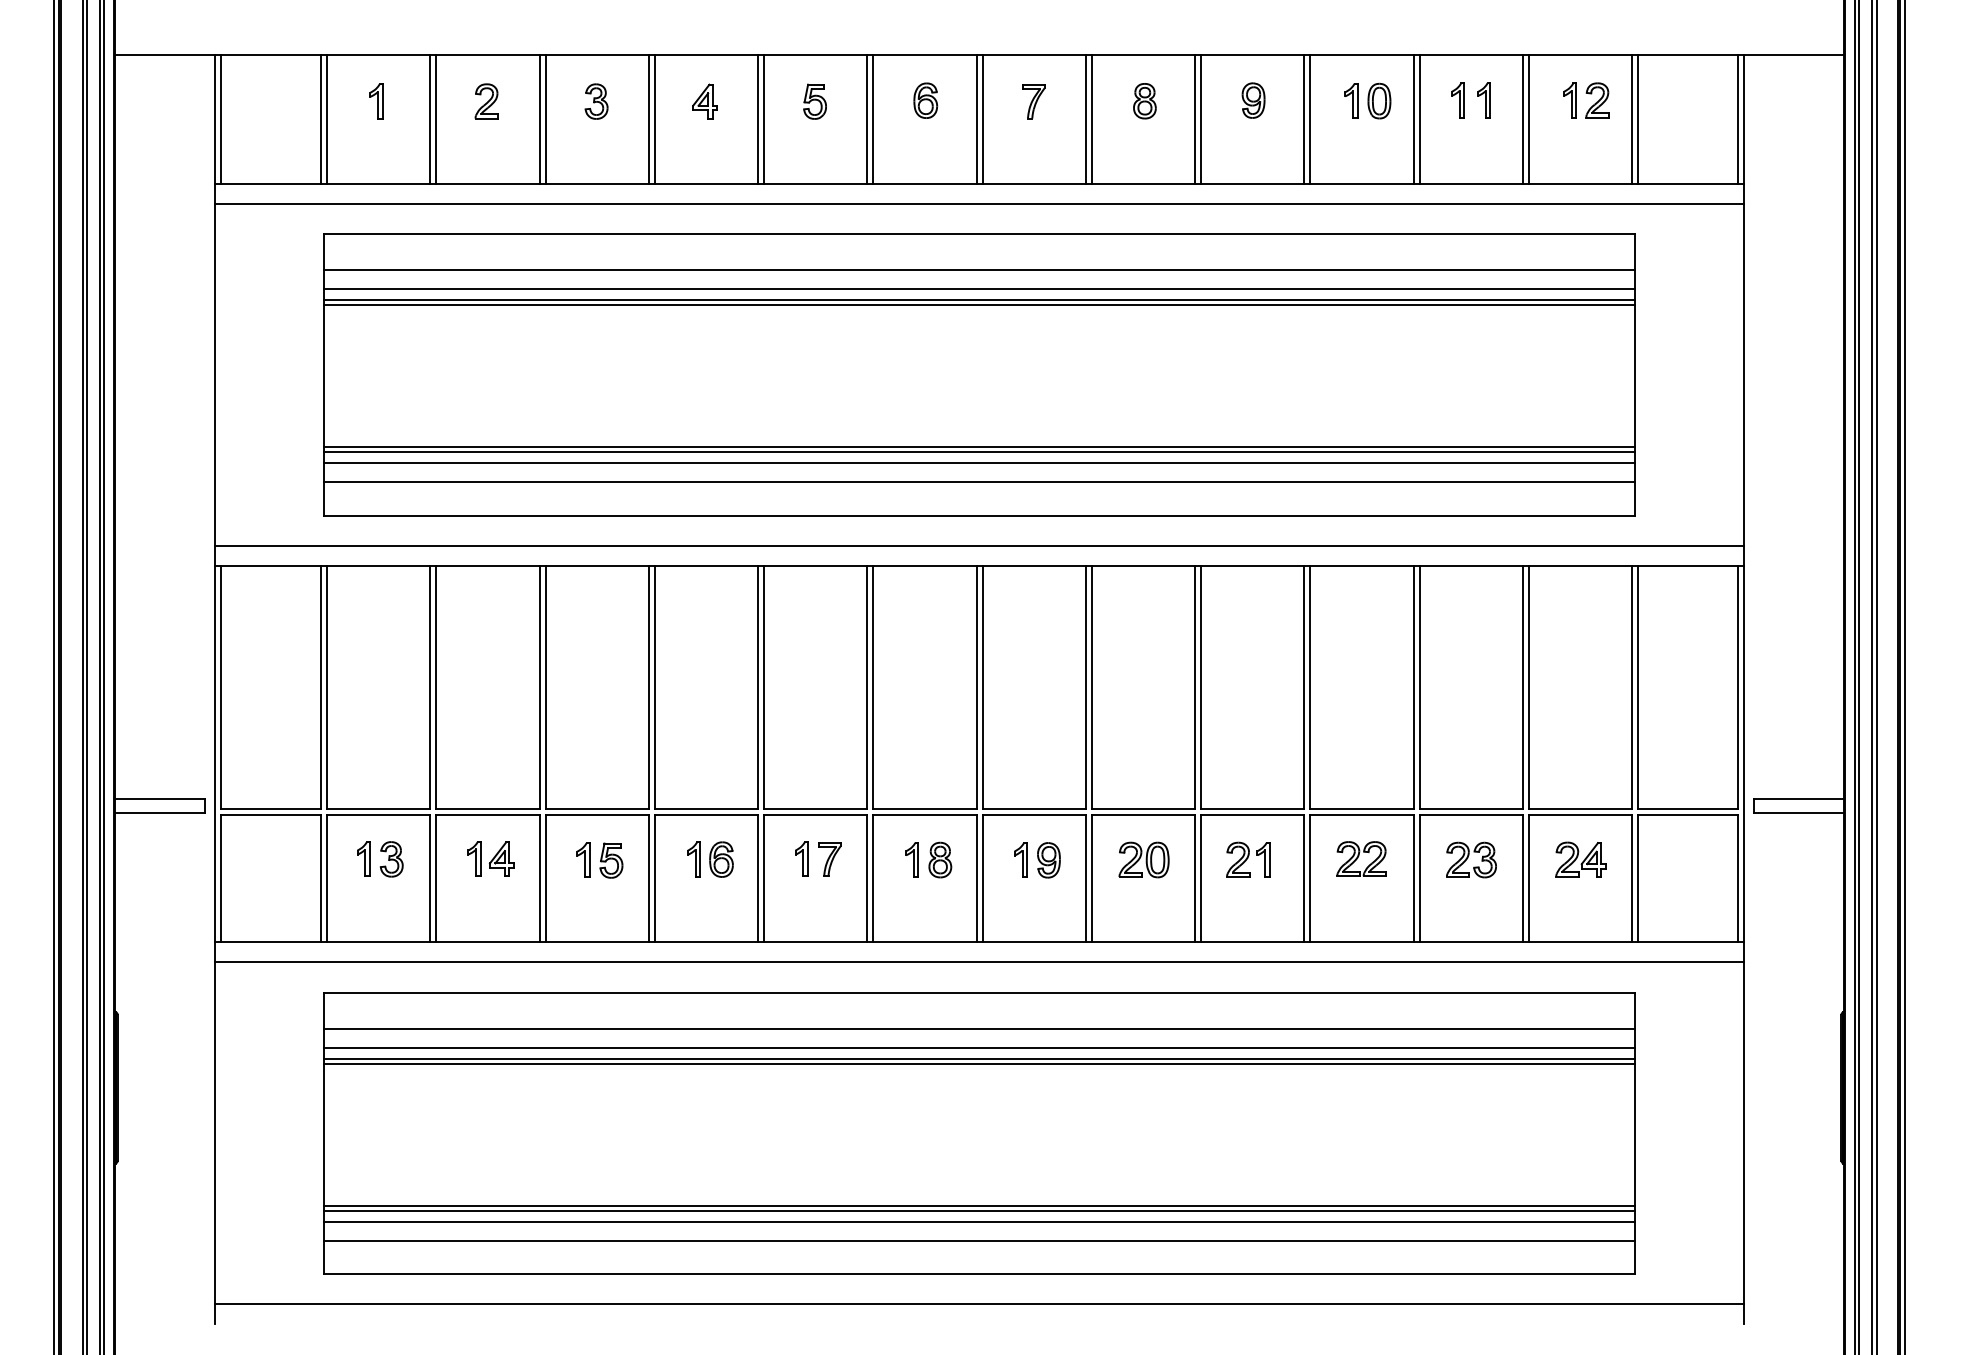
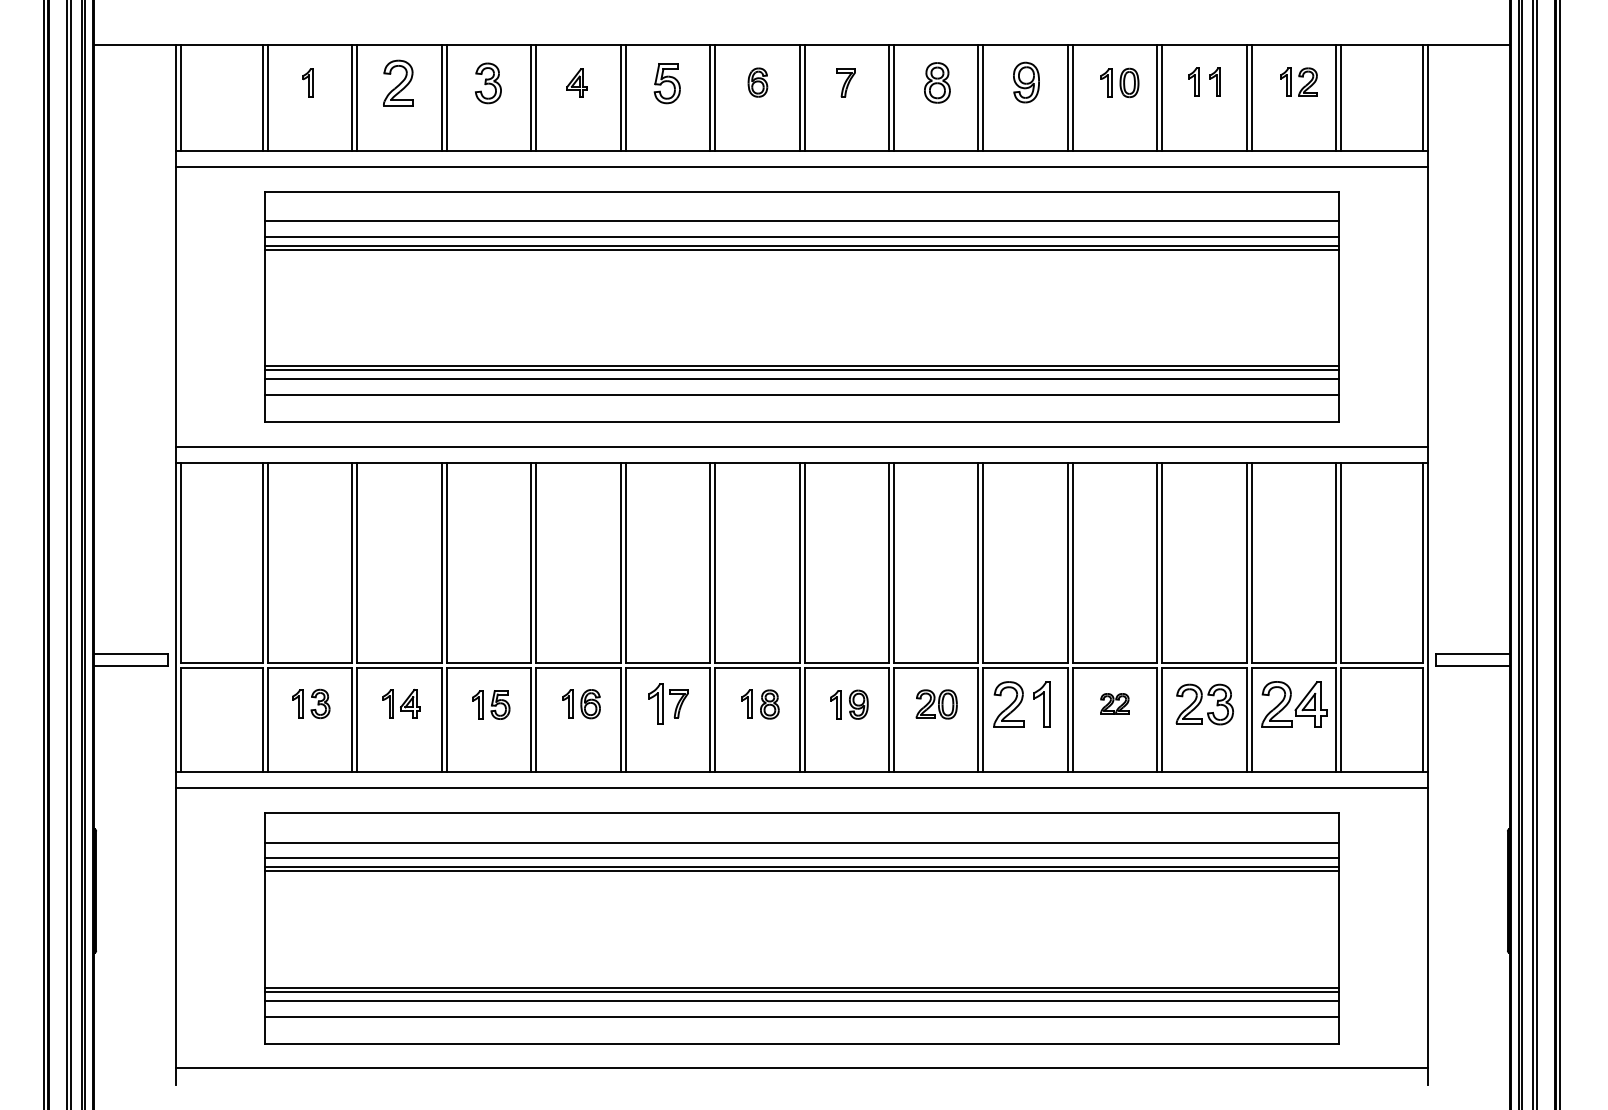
part: (1253, 100) -> (1026, 82), size x1.4
part: (486, 101) -> (398, 83), size x1.6
part: (596, 101) -> (488, 83), size x1.4
part: (814, 101) -> (666, 83), size x1.4
part: (1144, 101) -> (937, 83), size x1.4
part: (801, 858) -> (656, 703), size x1.4
part: (1361, 858) -> (1114, 703), size x0.7
part: (1248, 859) -> (1022, 704), size x1.6
part: (1471, 859) -> (1204, 704), size x1.4
part: (1580, 859) -> (1294, 704), size x1.6

